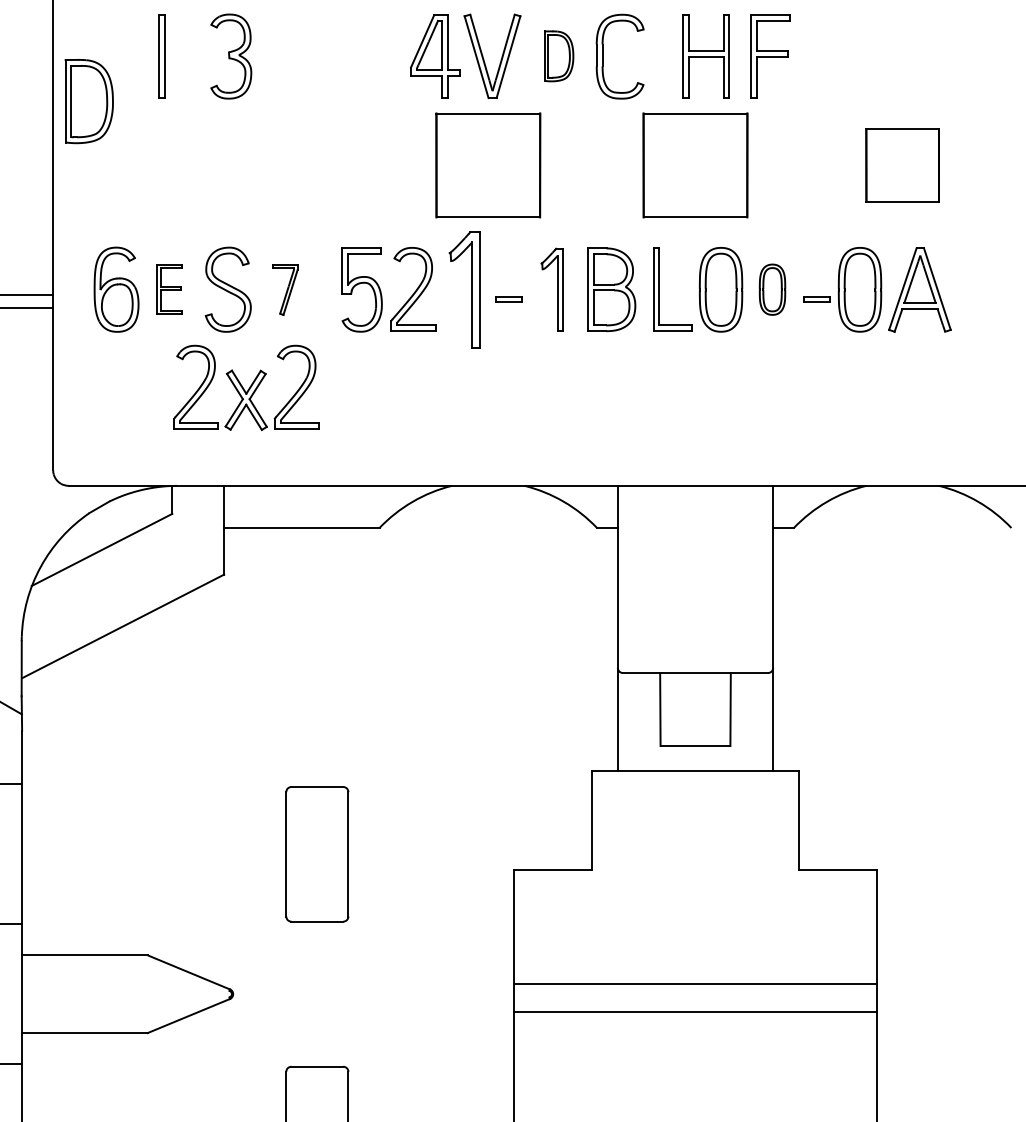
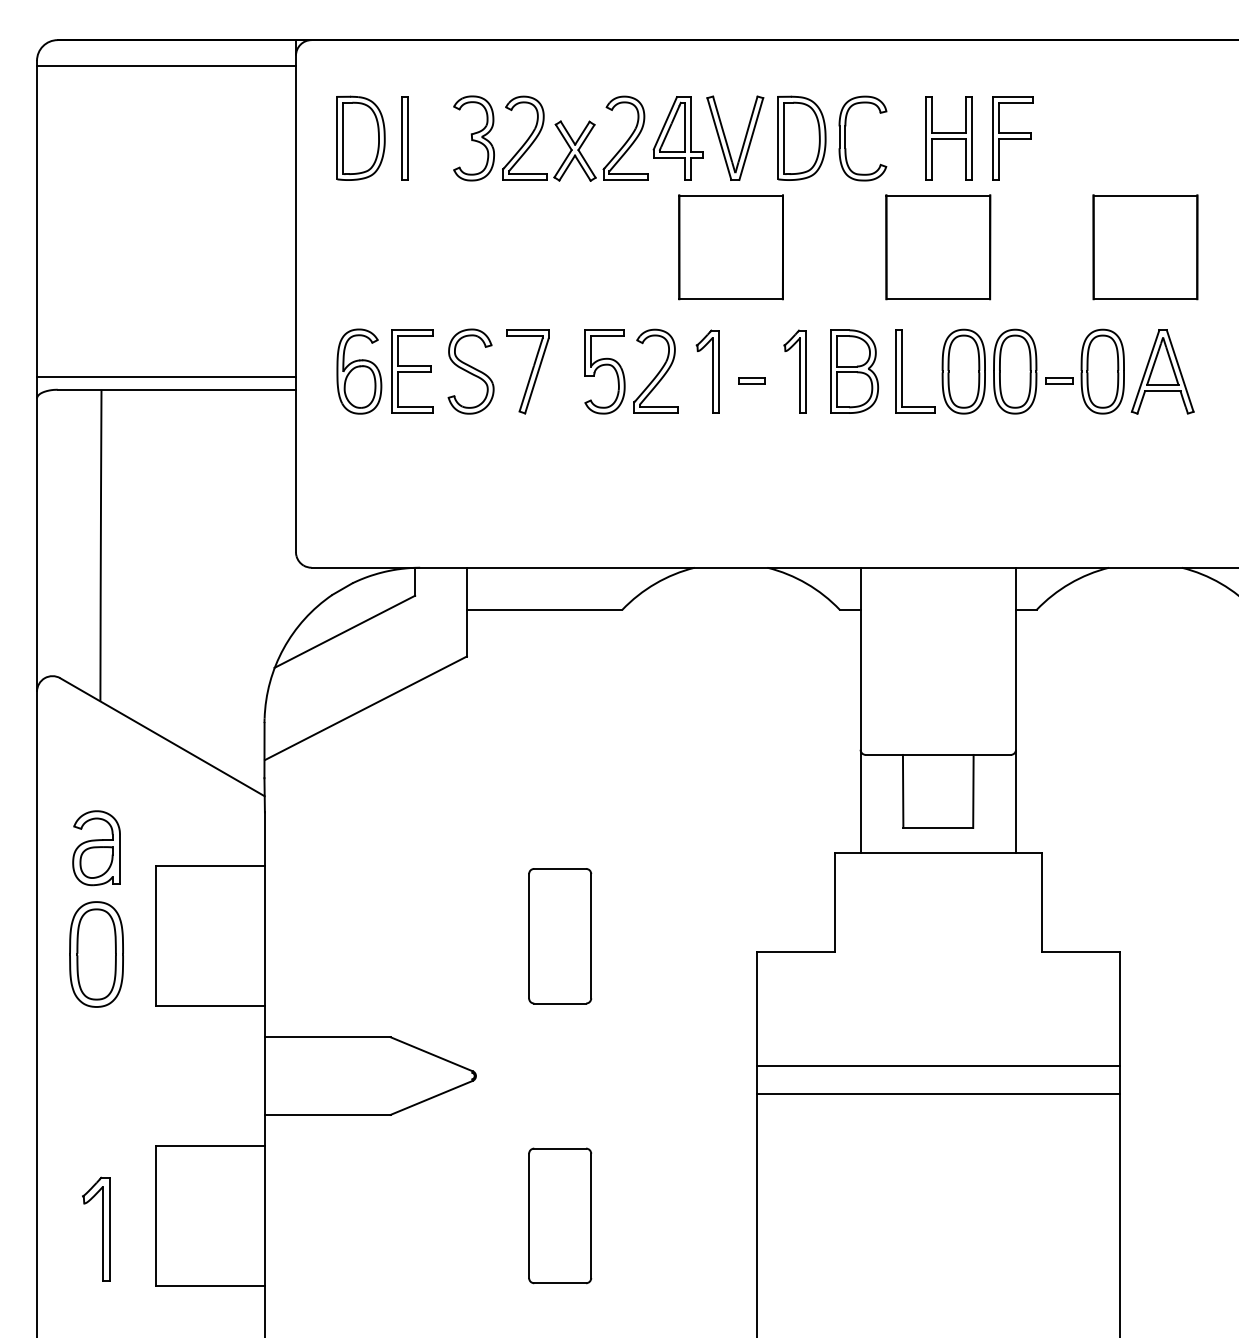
part: (558, 55) -> (801, 137), size x1.67
part: (88, 100) -> (360, 137), moved
part: (902, 165) -> (1145, 247), size x1.43
part: (169, 289) -> (412, 371), size x1.67
part: (284, 289) -> (527, 371), size x1.67
part: (464, 289) -> (707, 371), size x0.71
part: (772, 289) -> (1015, 371), size x1.67
part: (246, 387) -> (575, 138), moved

